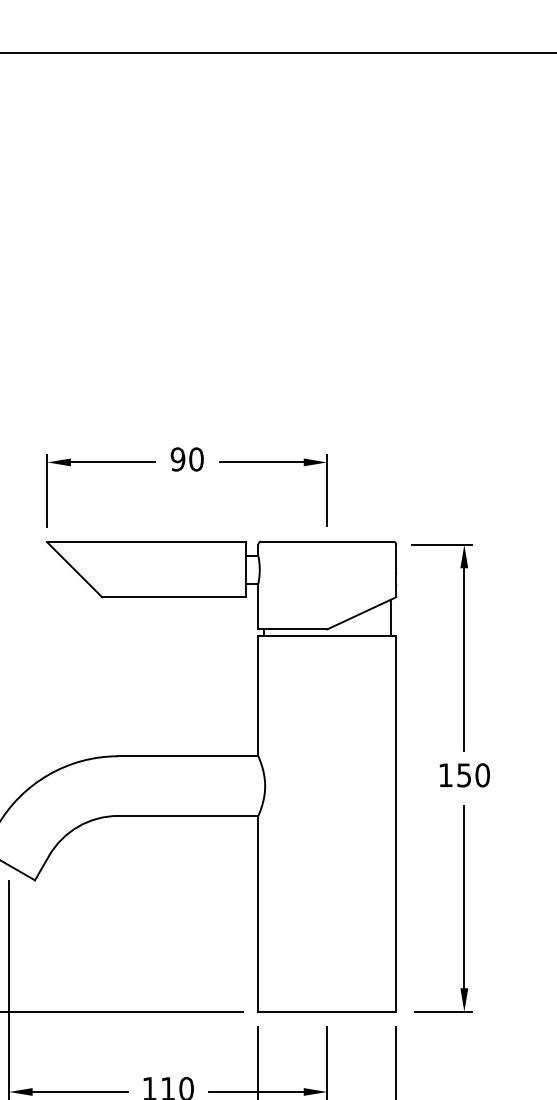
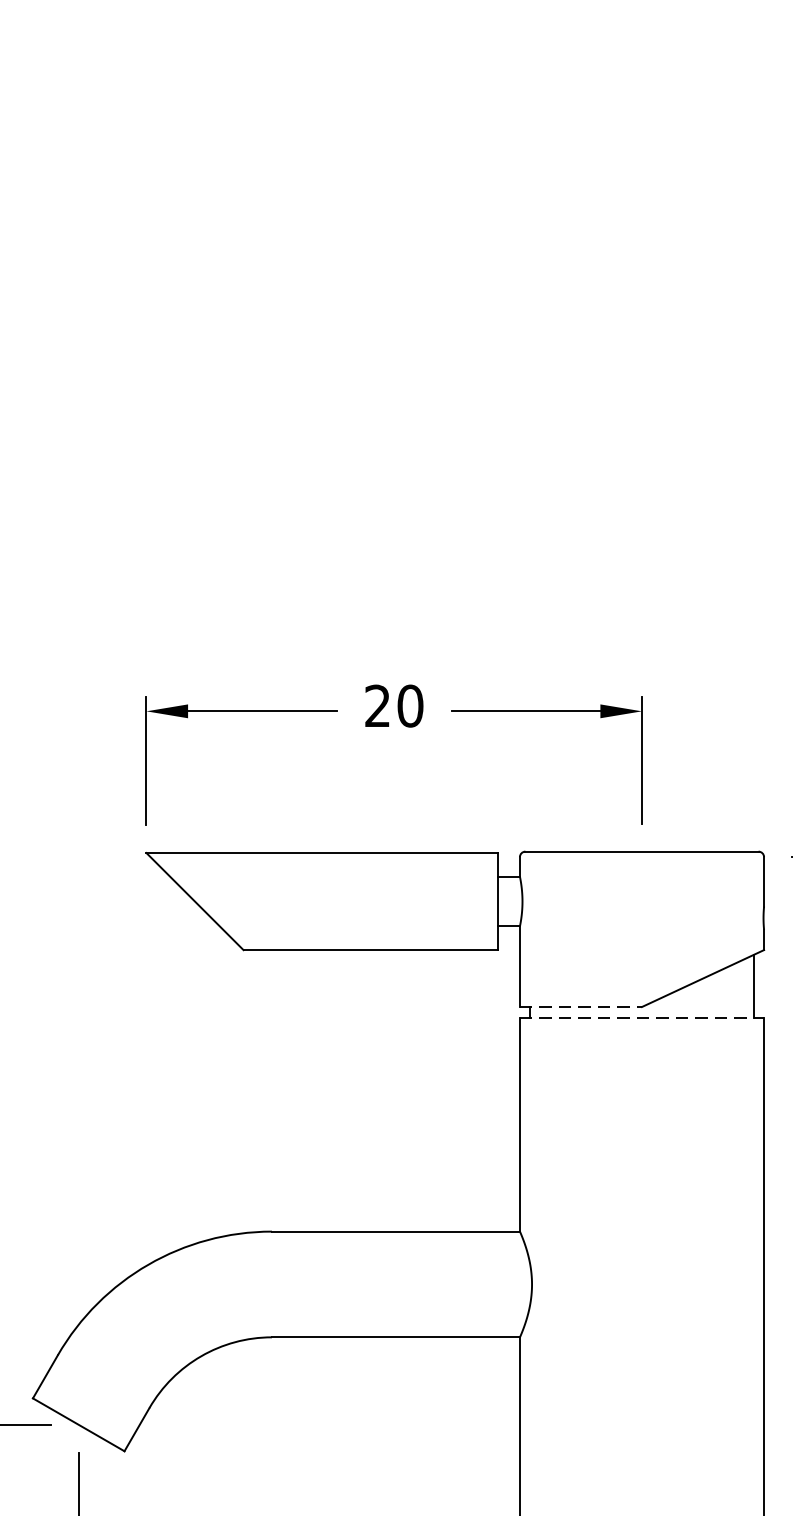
text: (177, 459) -> (376, 706), 90 -> 20
line: (293, 629) -> (582, 1007), solid -> dashed
line: (327, 635) -> (642, 1017), solid -> dashed

